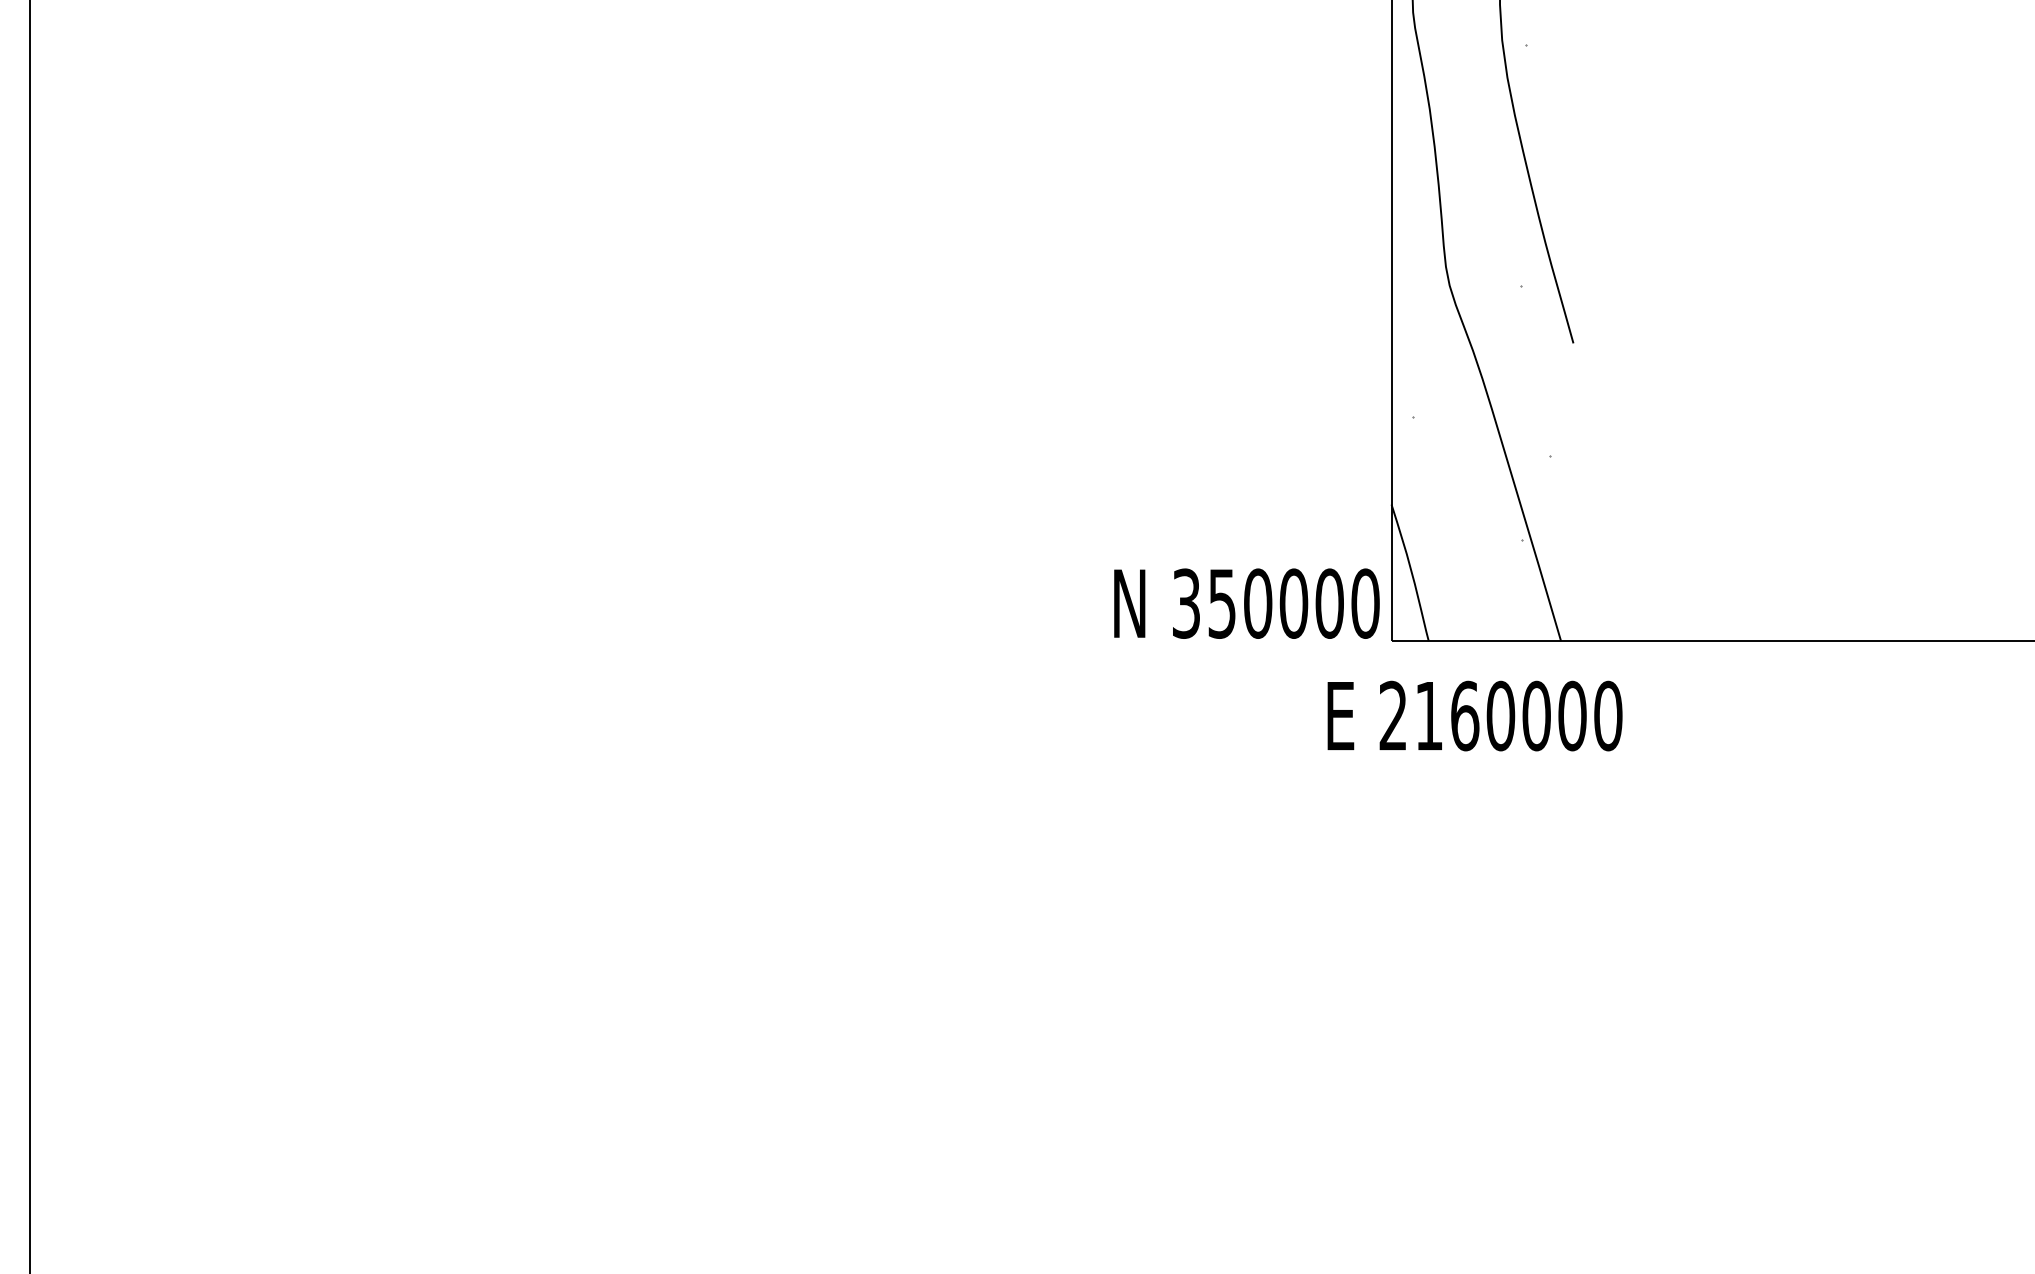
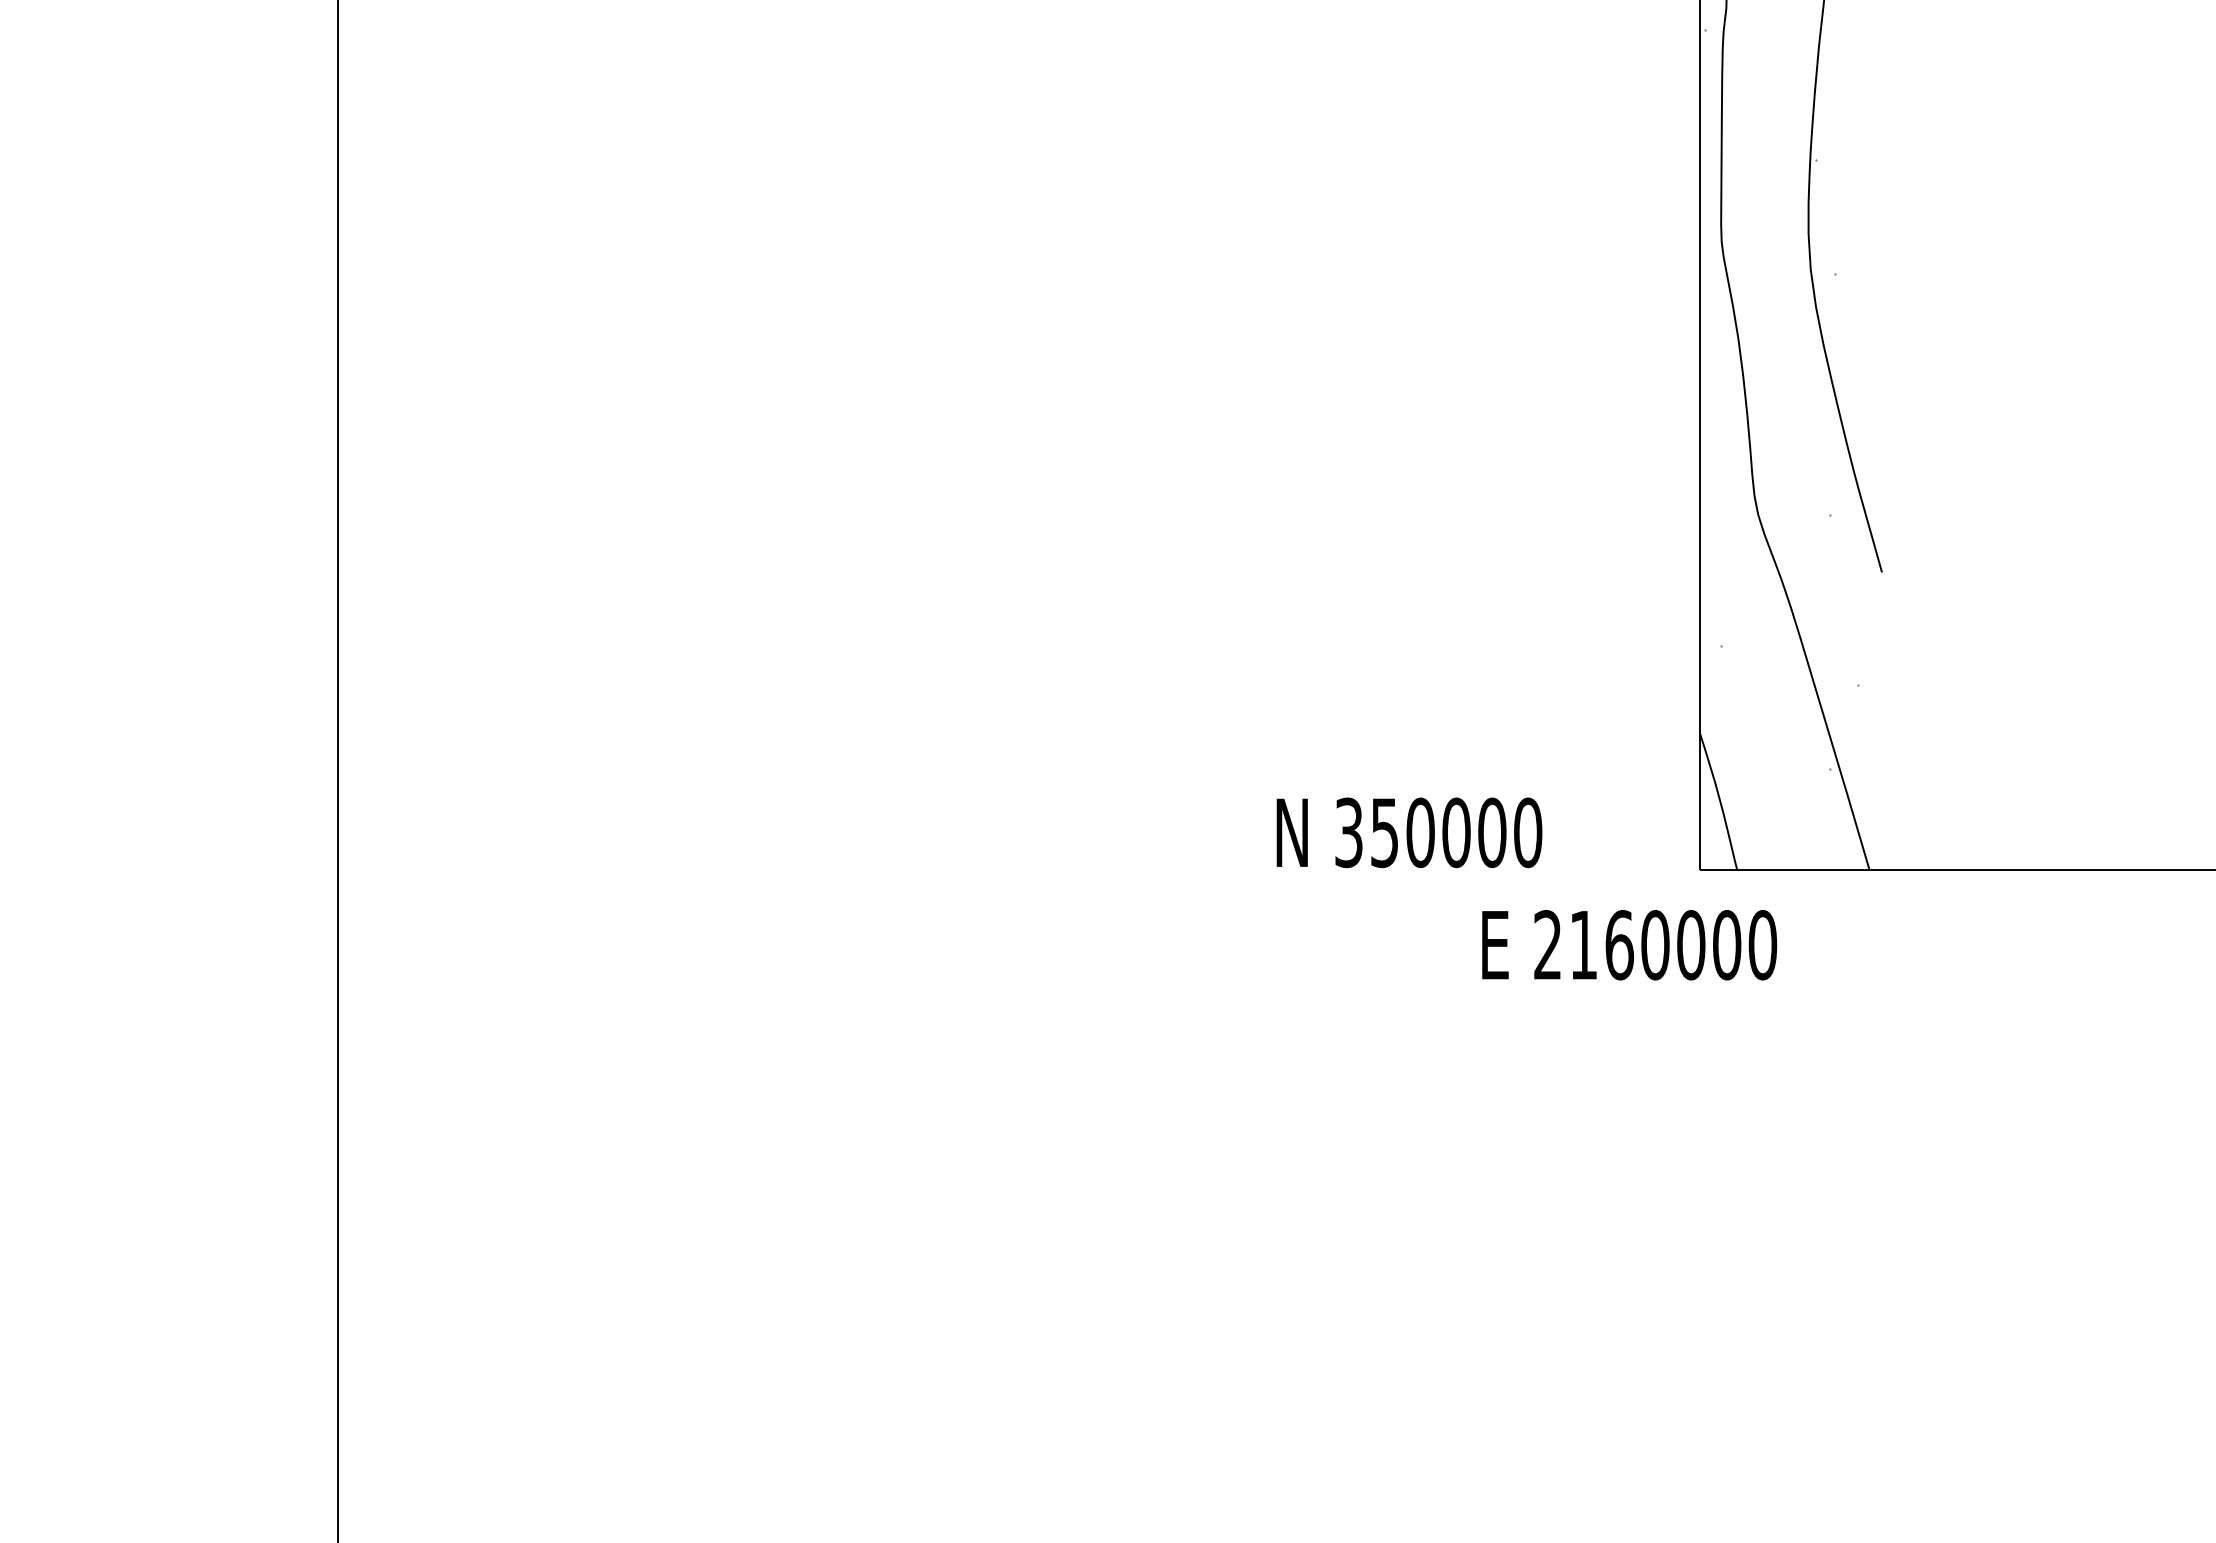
text: (1246, 603) -> (1409, 832), moved
text: (1474, 716) -> (1629, 945), moved

